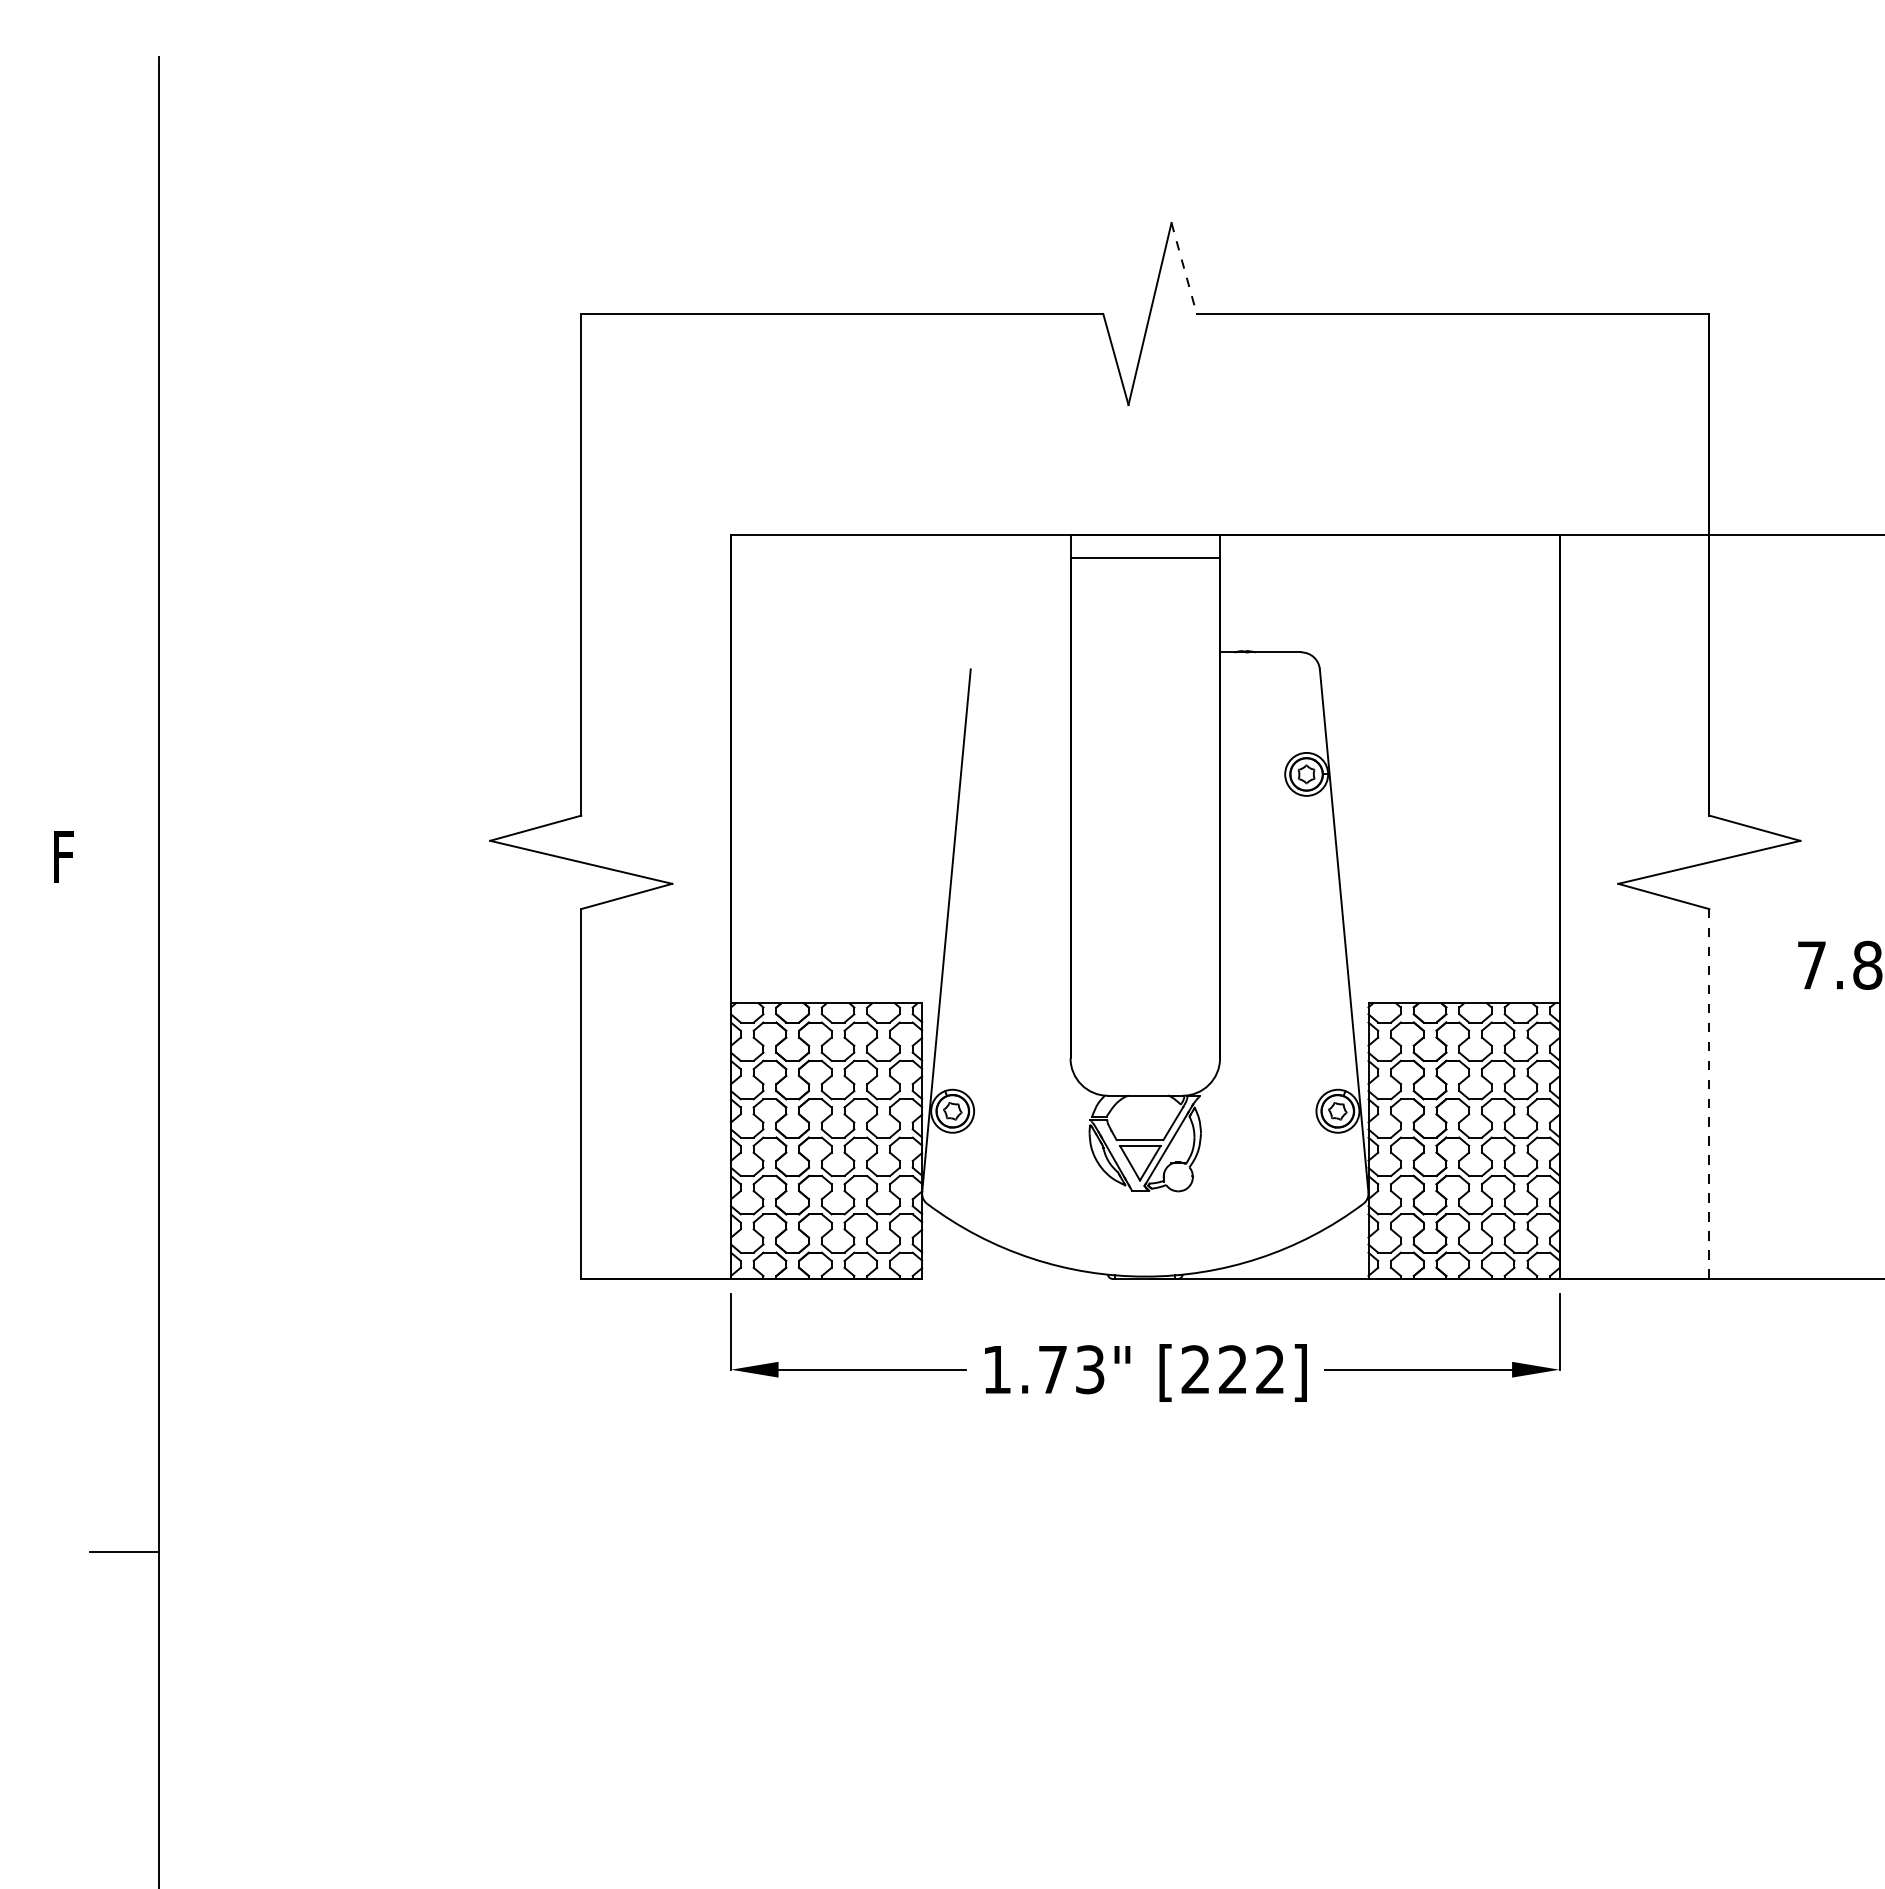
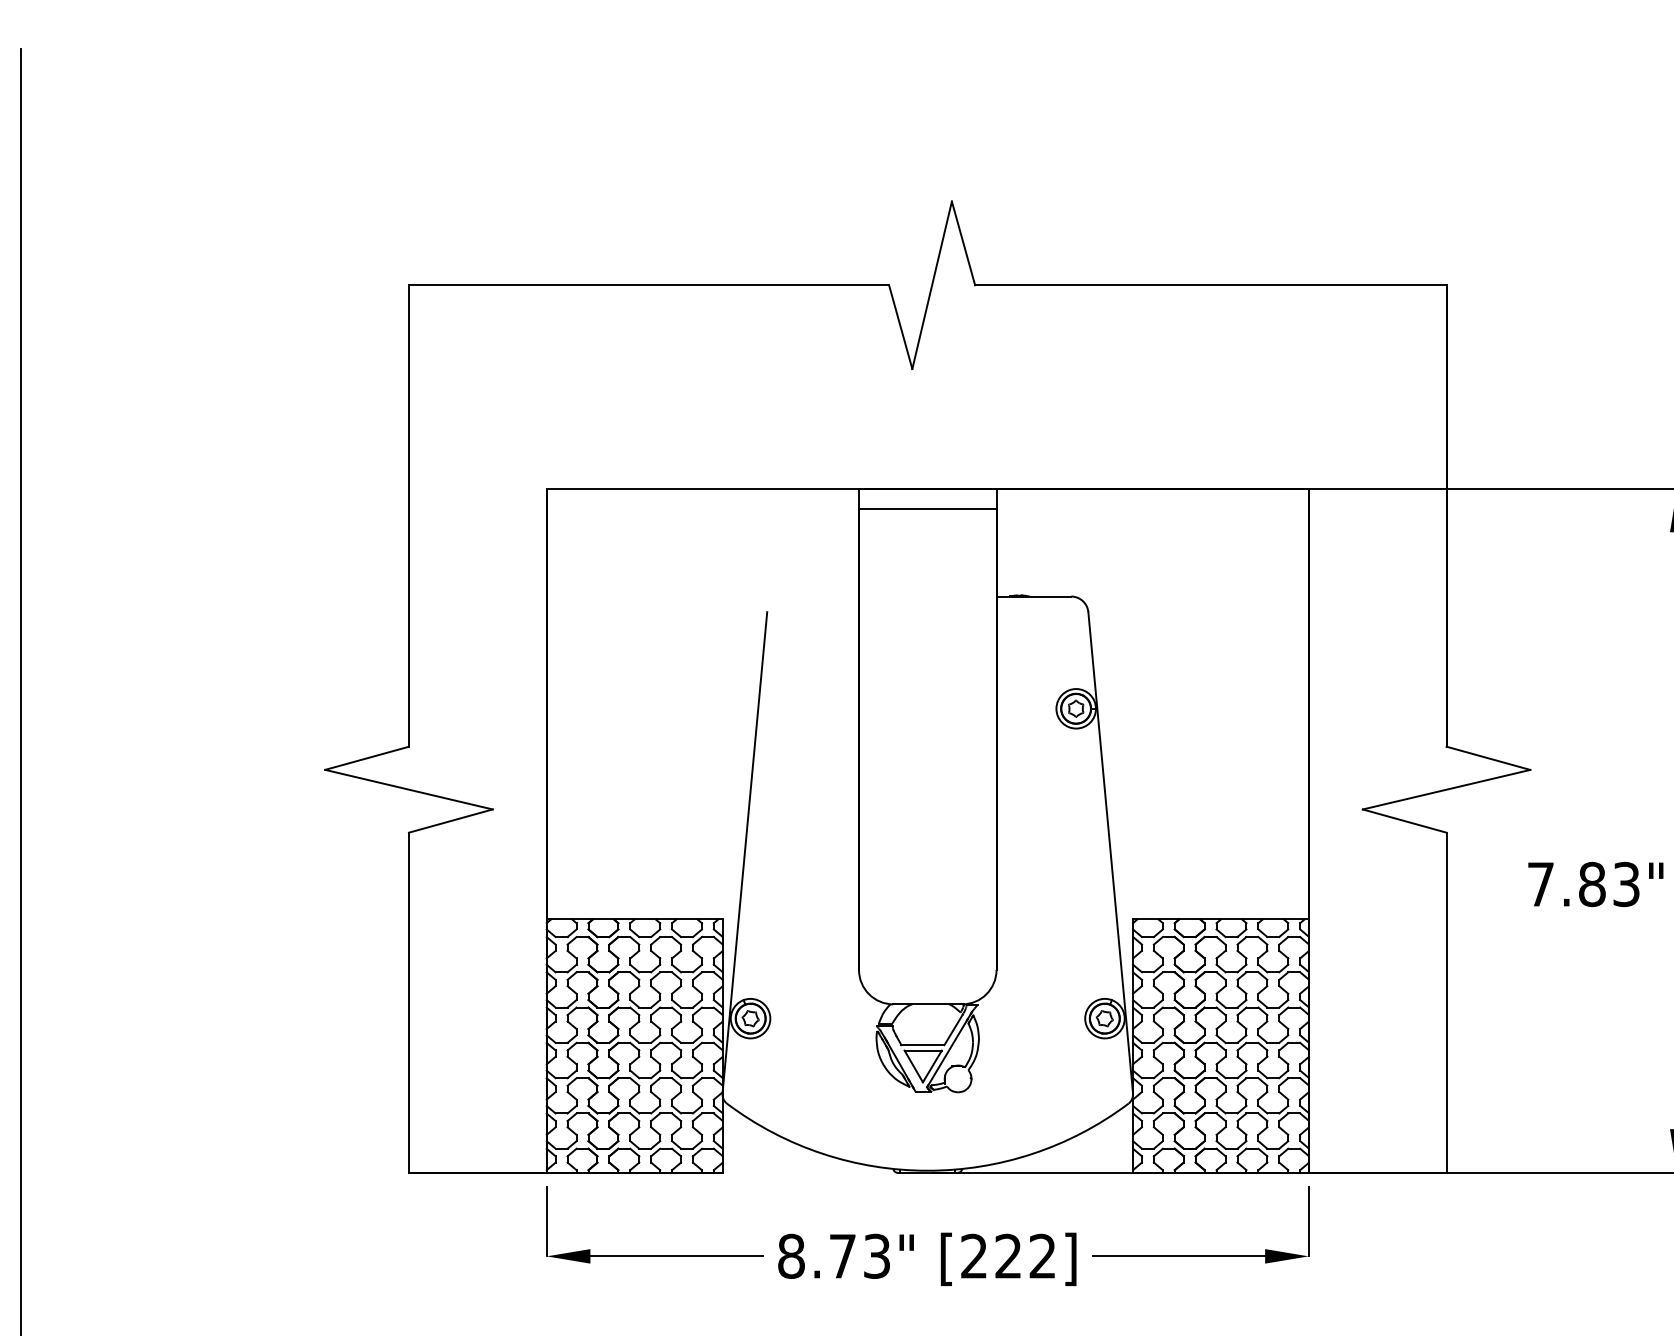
line: (1184, 268) -> (963, 243), dashed -> solid
line: (1709, 1094) -> (1446, 1003), dashed -> solid
text: (996, 1369) -> (790, 1256), 1.73" -> 8.73"

